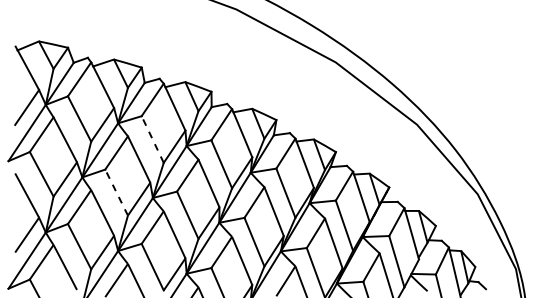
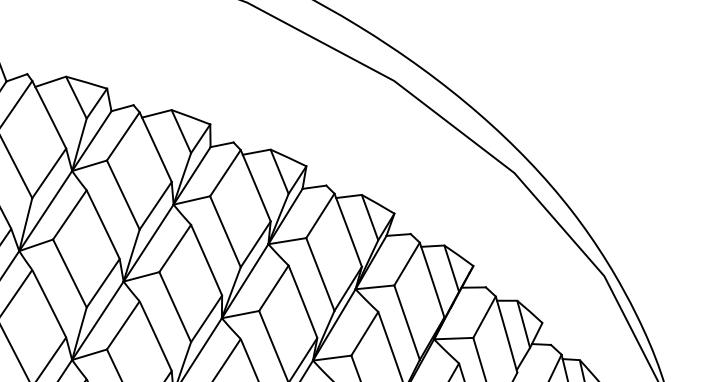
line: (152, 139) -> (123, 195), dashed -> solid
line: (116, 192) -> (69, 273), dashed -> solid

